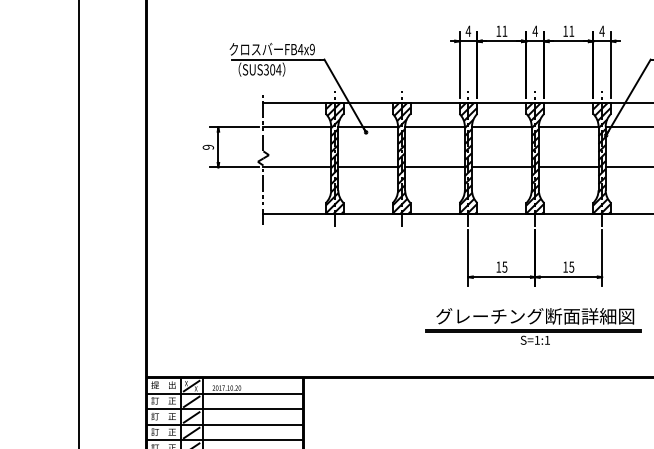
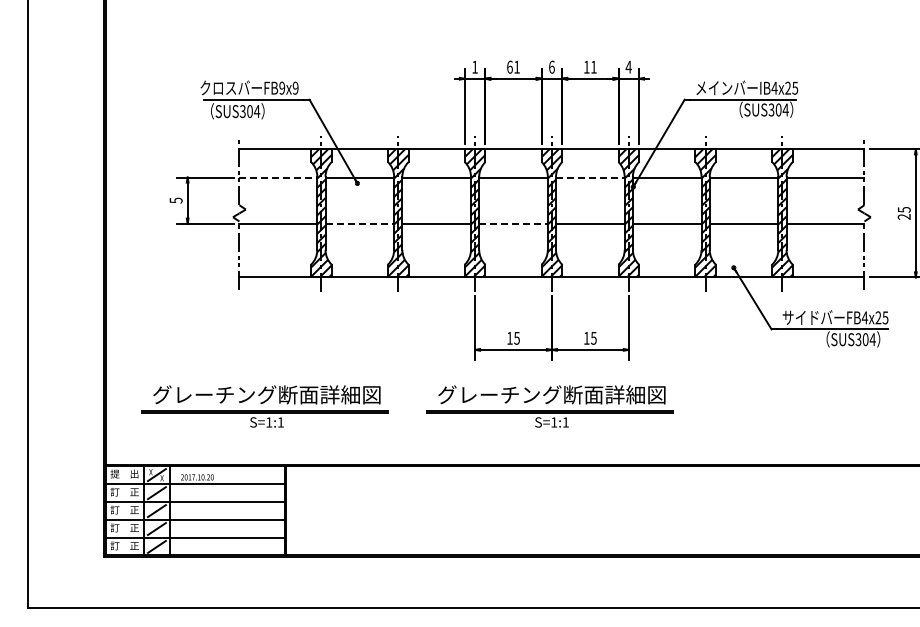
text: (467, 30) -> (474, 66), 4 -> 1
text: (498, 30) -> (509, 66), 11 -> 61
text: (534, 30) -> (551, 66), 4 -> 6
text: (300, 48) -> (282, 87), FB4x9 -> FB9x9
line: (297, 127) -> (278, 177), solid -> dashed
line: (568, 127) -> (590, 177), solid -> dashed
text: (207, 147) -> (175, 200), 9 -> 5
line: (368, 167) -> (360, 223), solid -> dashed
line: (502, 167) -> (514, 223), solid -> dashed
part: (285, 326) -> (264, 406), added

